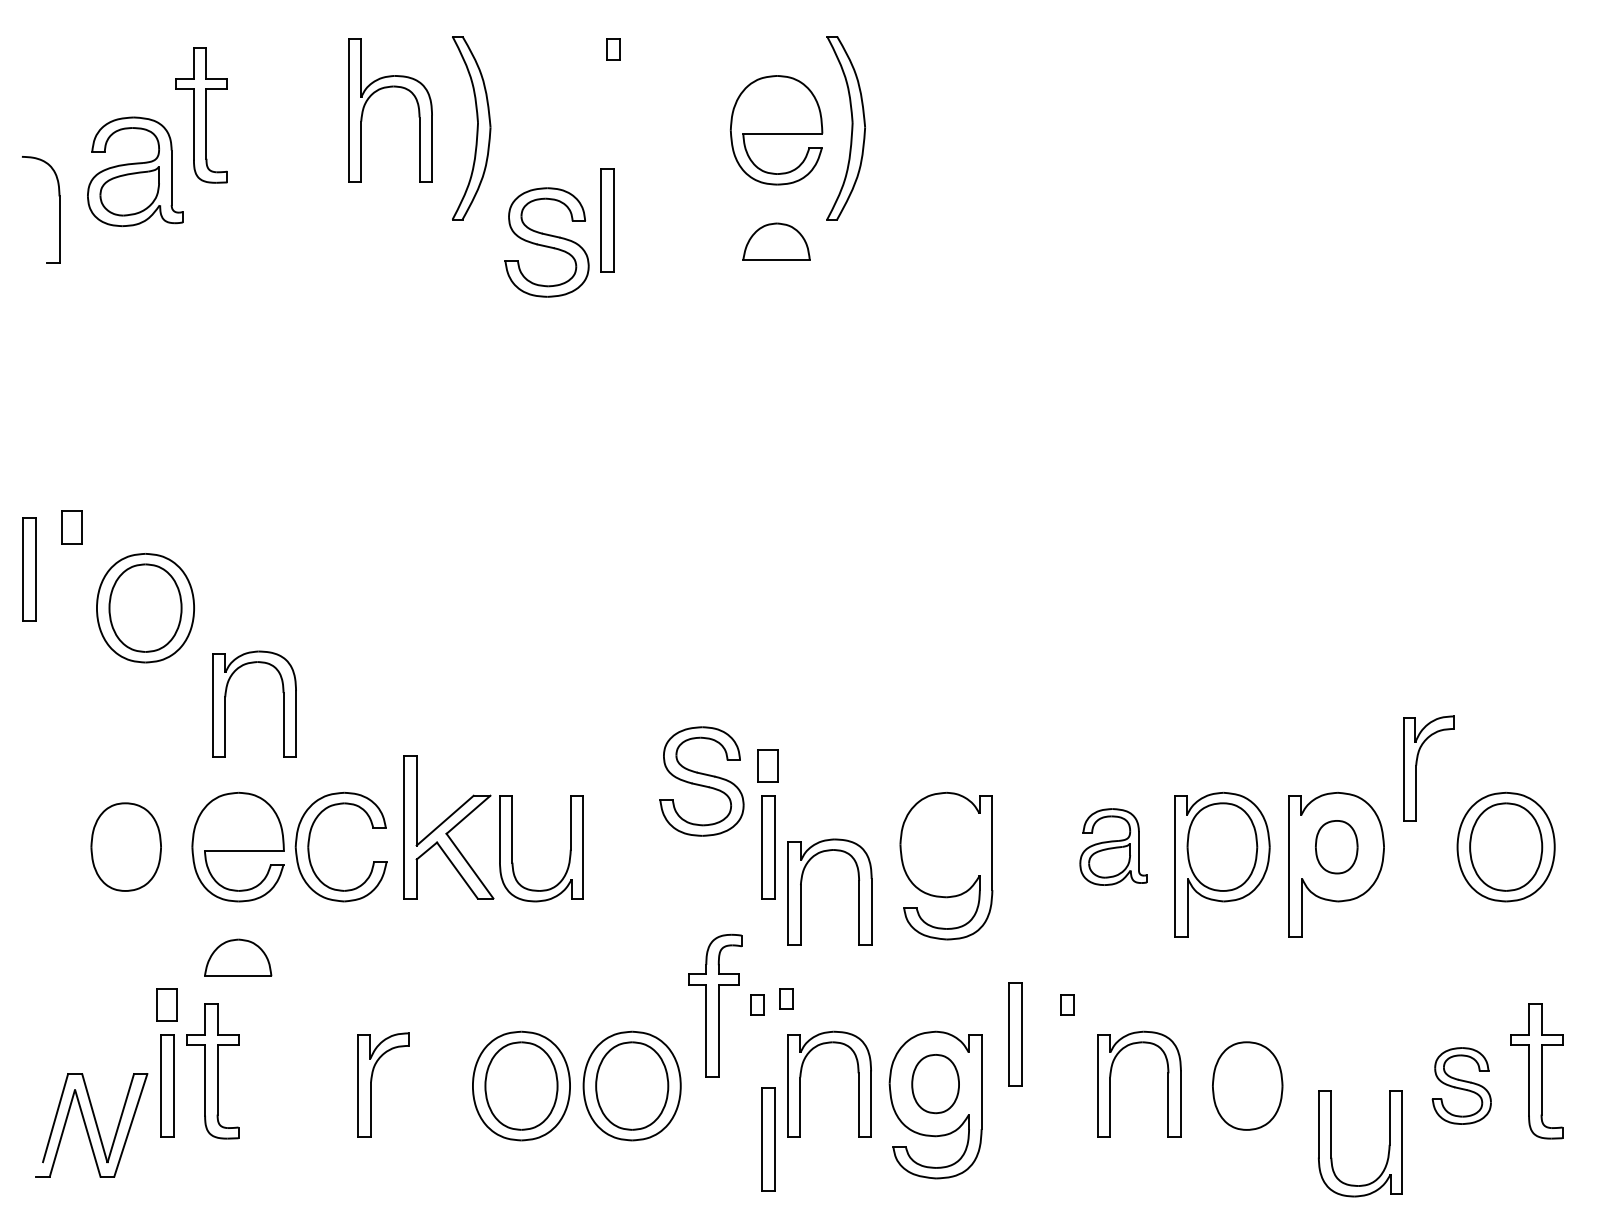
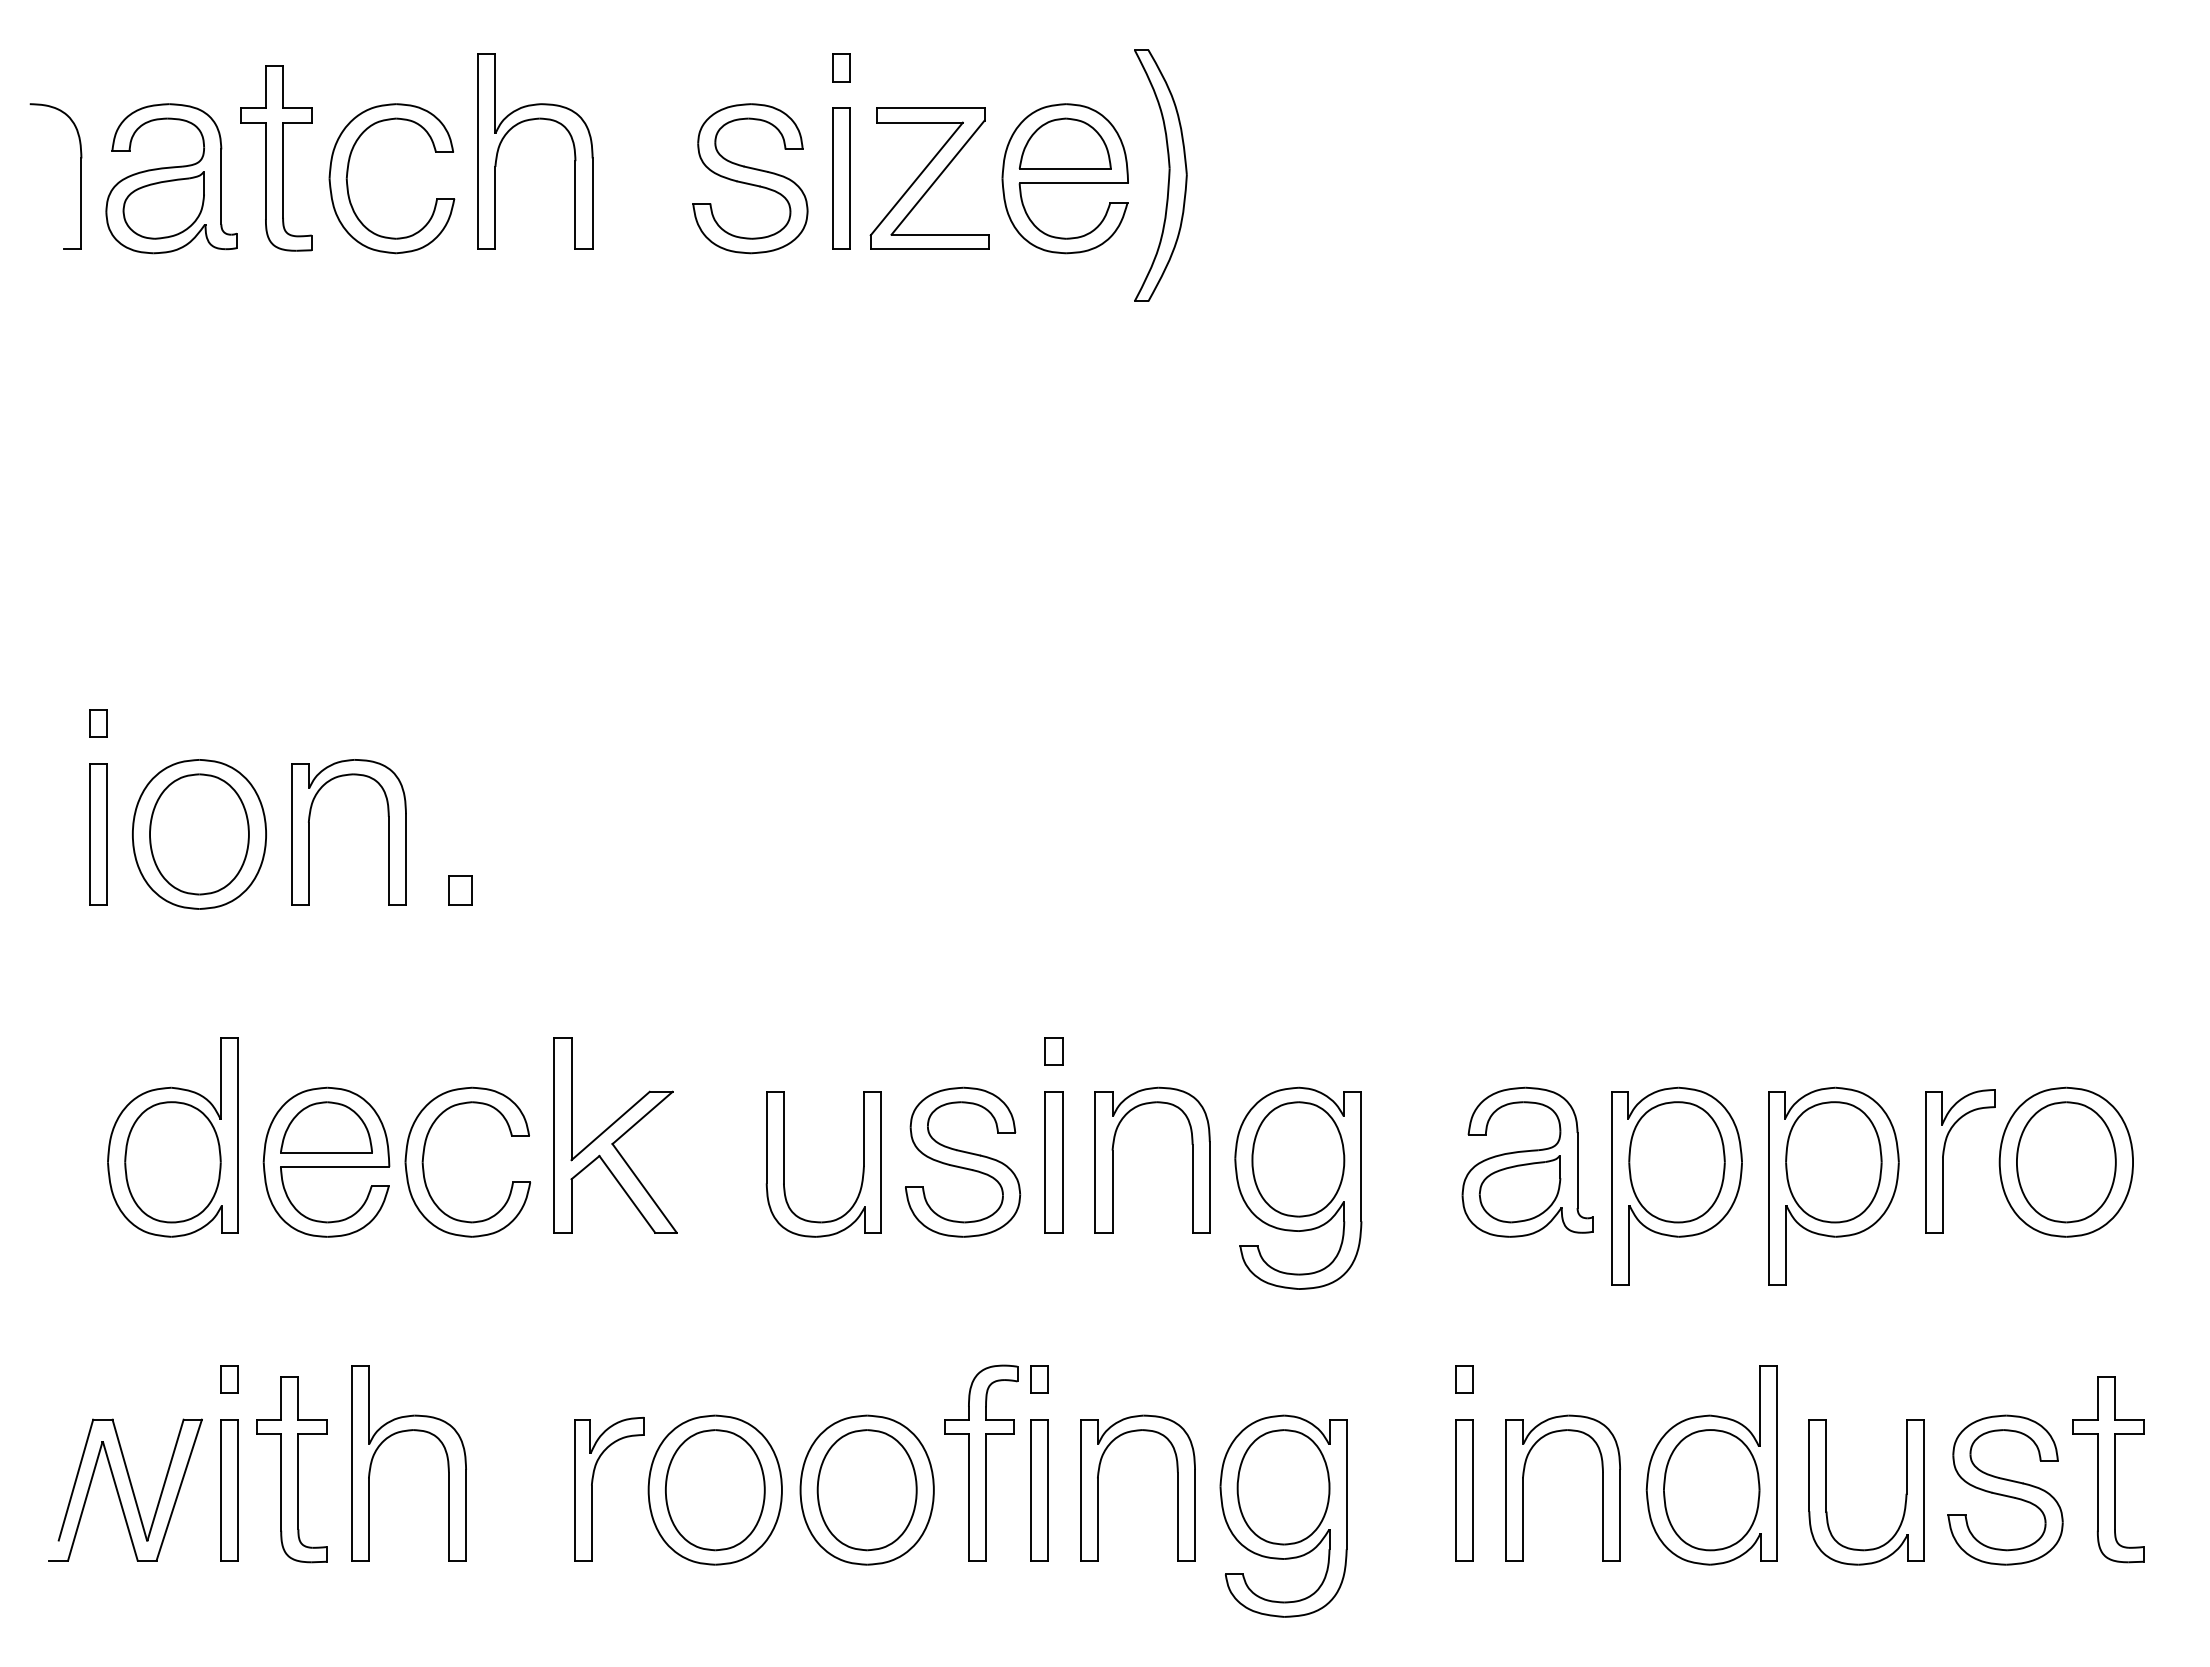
part: (254, 126) -> (348, 173), added
part: (477, 127) -> (654, 175), removed
part: (677, 130) -> (929, 178), added
part: (135, 171) -> (171, 178), moved
part: (58, 209) -> (80, 176), moved
part: (607, 220) -> (841, 178), moved
part: (775, 241) -> (1064, 143), moved
part: (547, 242) -> (750, 178), moved
part: (71, 527) -> (98, 723), size x0.62
part: (29, 569) -> (98, 834), moved
part: (335, 649) -> (460, 890), added
part: (225, 704) -> (309, 832), moved
part: (767, 766) -> (1053, 1051), size x0.62
part: (1416, 768) -> (1943, 1161), moved
part: (702, 780) -> (963, 1161), moved
part: (125, 829) -> (172, 1137), added
part: (946, 845) -> (1298, 1159), added
part: (1113, 846) -> (1527, 1161), size x1.43
part: (1336, 847) -> (1833, 1162), size x1.67
part: (512, 848) -> (784, 1164), moved
part: (801, 891) -> (1113, 1159), moved
part: (238, 958) -> (326, 1127), moved
part: (786, 998) -> (1079, 1370), removed
part: (167, 1005) -> (229, 1379), size x0.62
part: (715, 1005) -> (981, 1462), moved
part: (1015, 1034) -> (1464, 1490), moved
part: (294, 1044) -> (403, 1432), added
part: (1247, 1068) -> (1711, 1465), added
part: (371, 1084) -> (592, 1488), moved
part: (935, 1084) -> (1283, 1487), size x1.43
part: (1461, 1085) -> (2005, 1489), size x1.43
part: (91, 1124) -> (125, 1489), moved
part: (768, 1139) -> (1039, 1490), moved
part: (1388, 1145) -> (1905, 1494), moved

